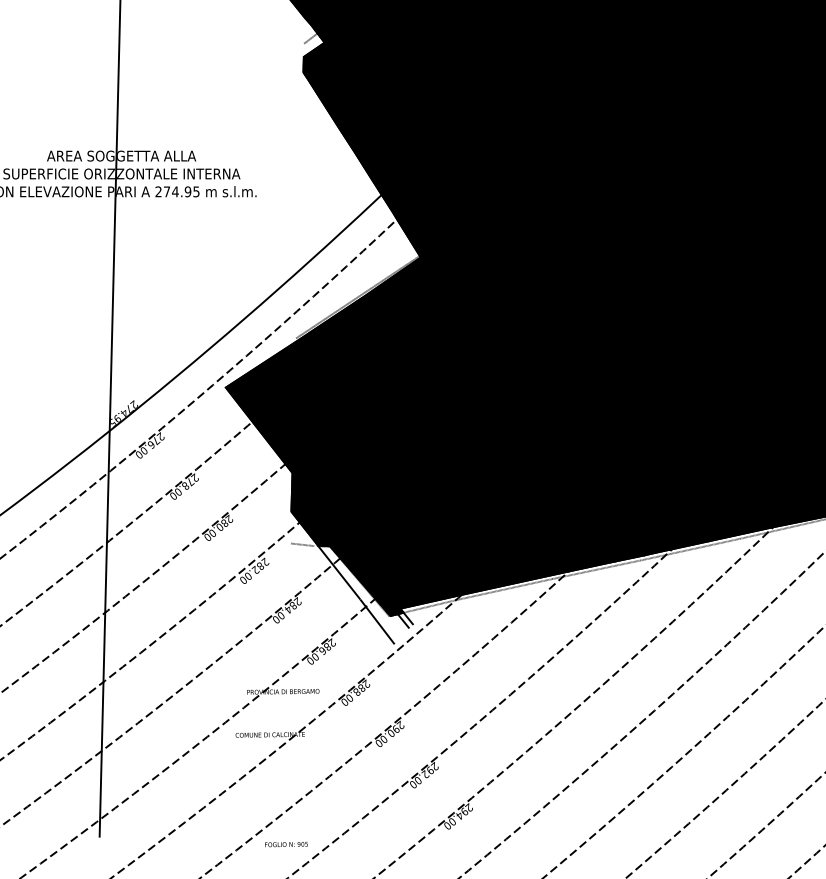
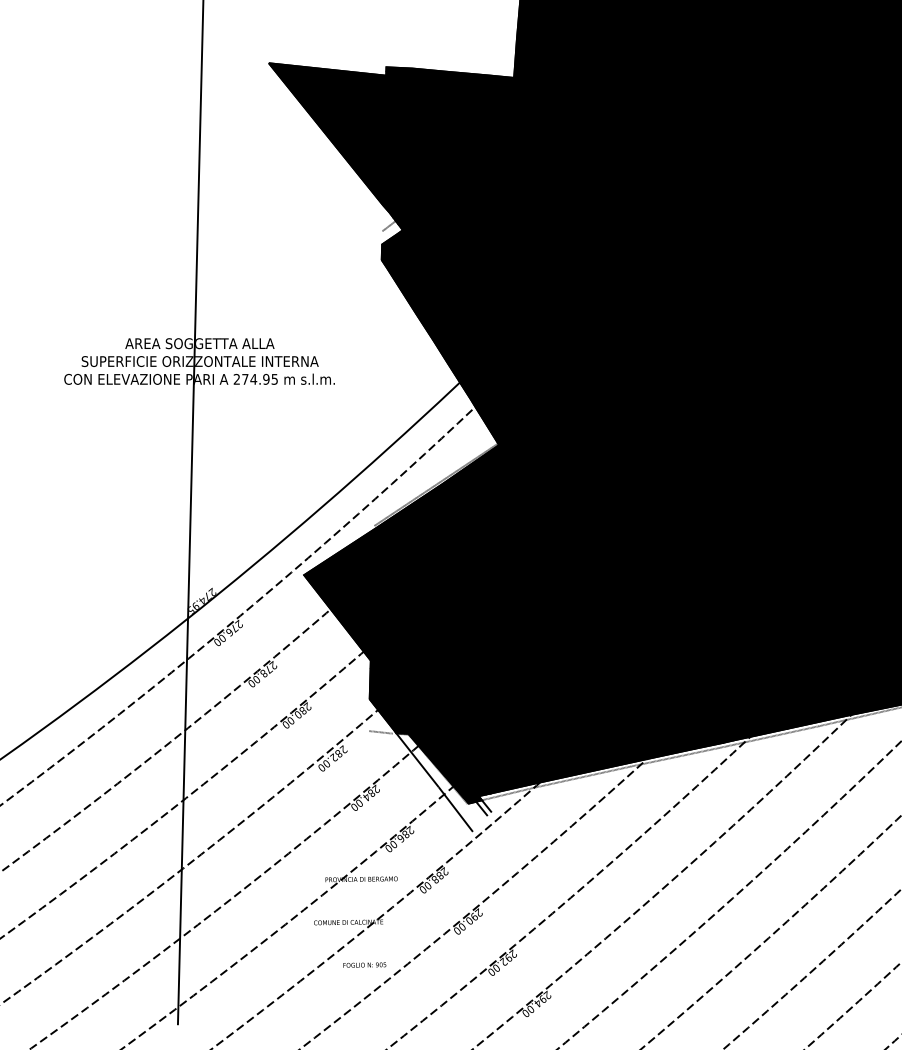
text: (286, 843) -> (364, 964), moved

